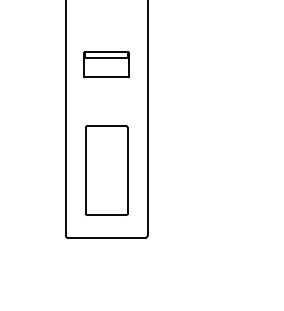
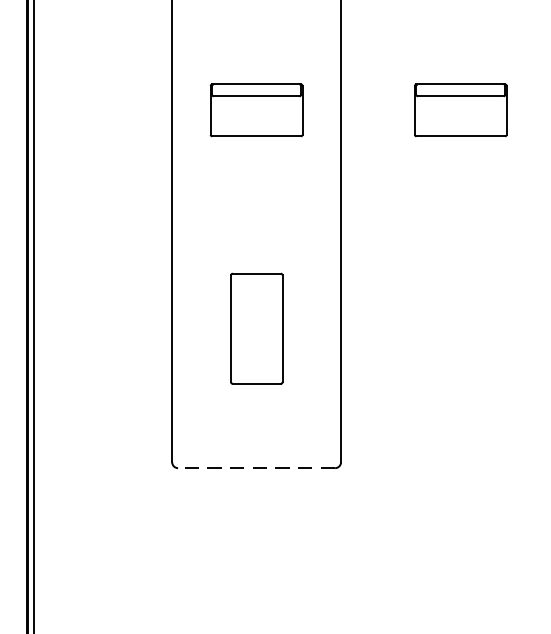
part: (205, 64) -> (460, 109), added
part: (106, 170) -> (256, 328), size x0.6
line: (106, 238) -> (256, 468), solid -> dashed

